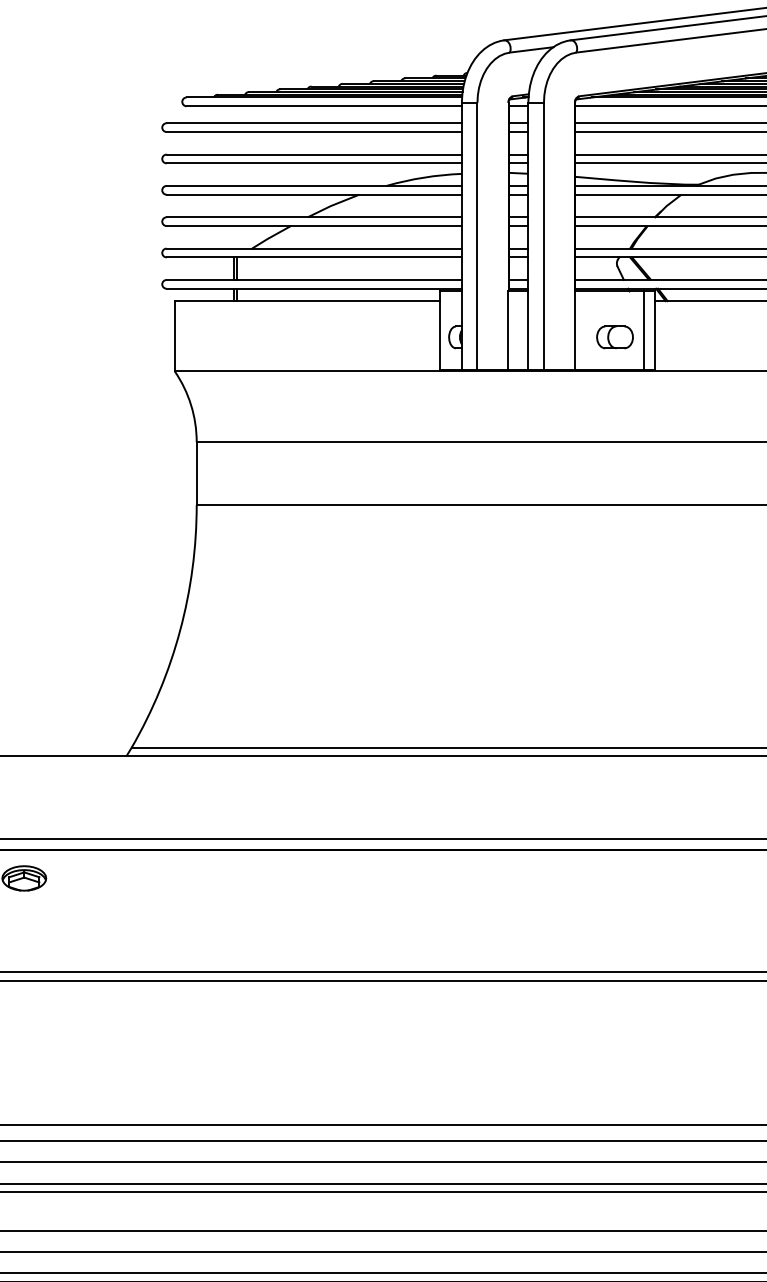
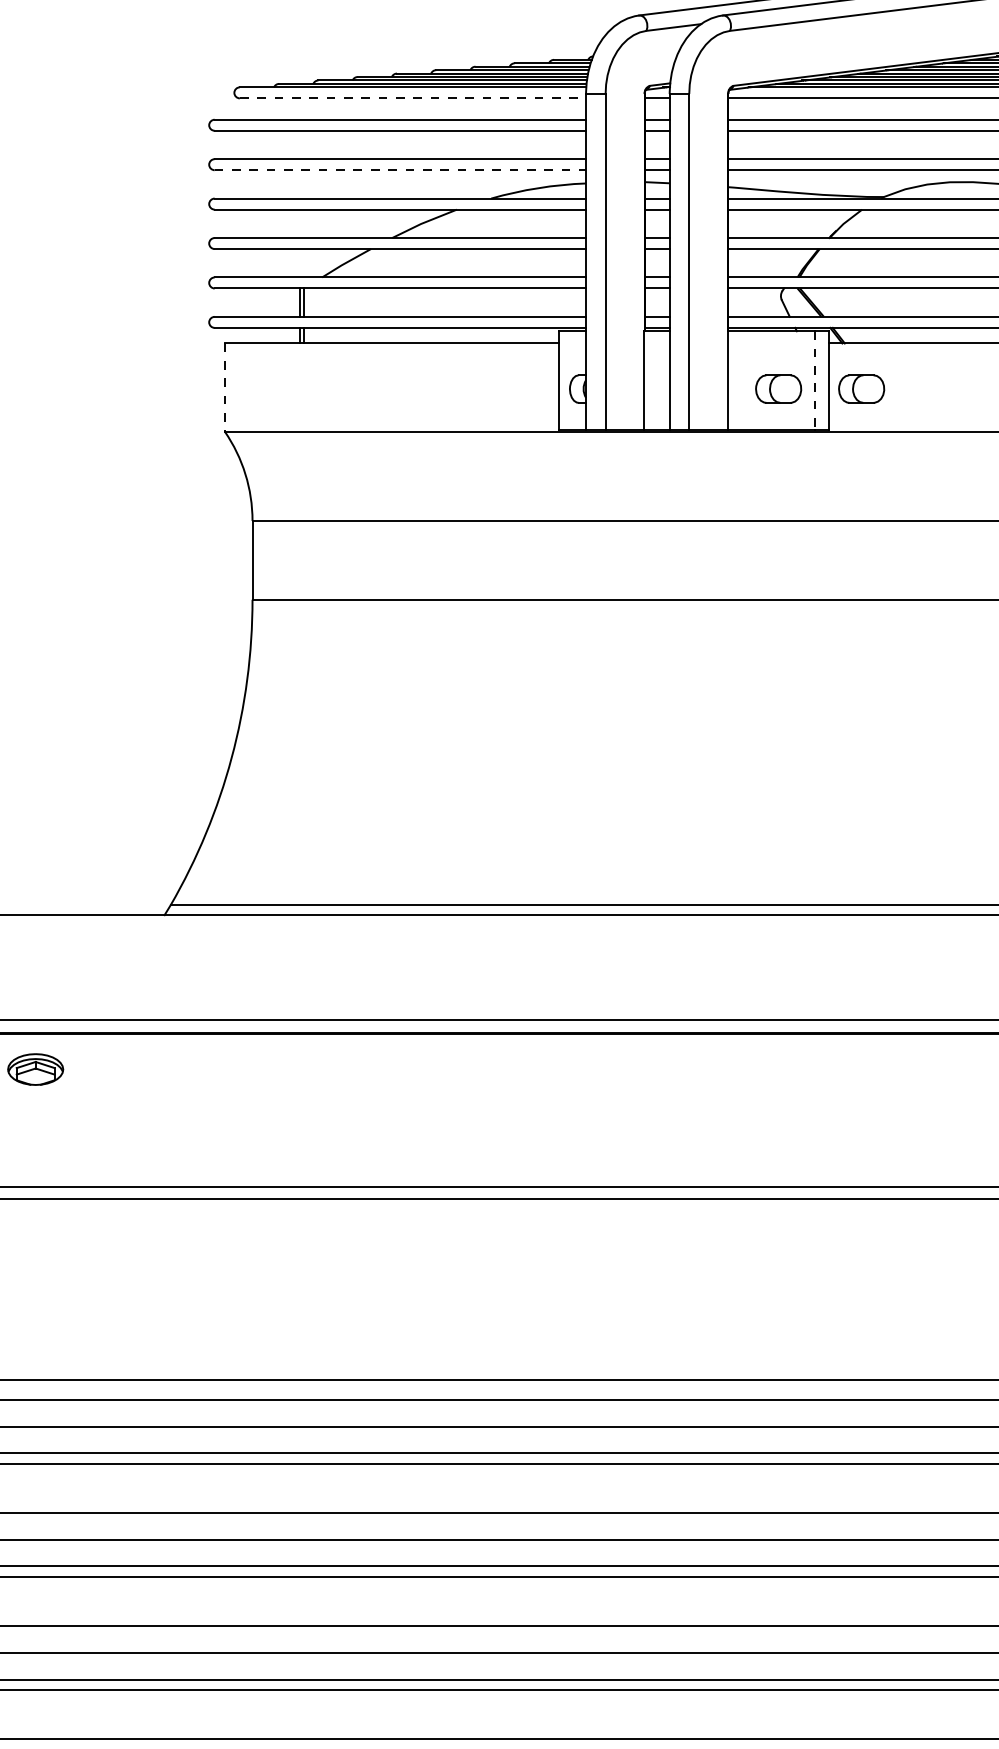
line: (324, 106) -> (413, 98), solid -> dashed
line: (314, 163) -> (400, 170), solid -> dashed
line: (643, 331) -> (814, 381), solid -> dashed
line: (174, 336) -> (224, 388), solid -> dashed
part: (680, 336) -> (861, 388), added

